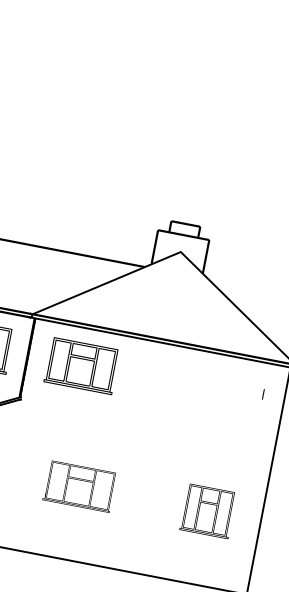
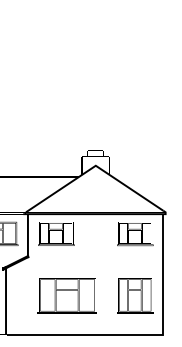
part: (230, 395) -> (135, 234), added
part: (78, 485) -> (66, 295), size x1.67
part: (208, 510) -> (135, 295), size x1.43

